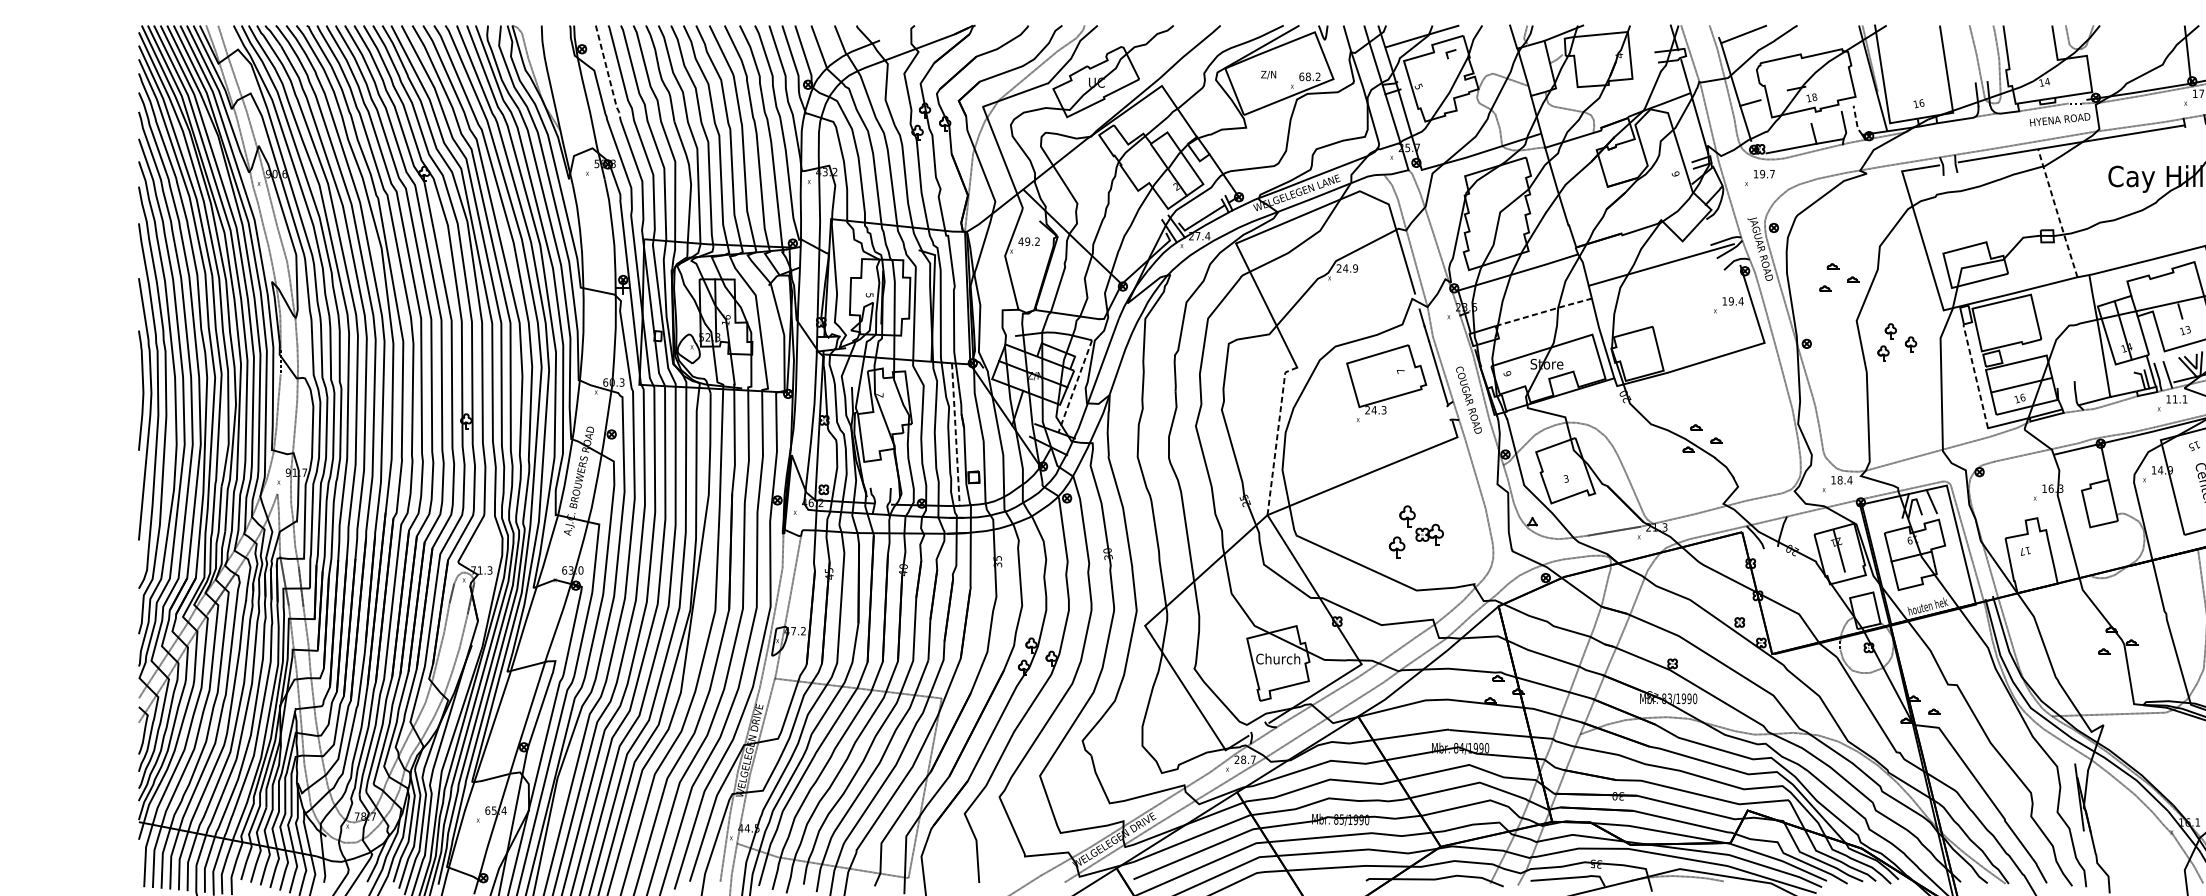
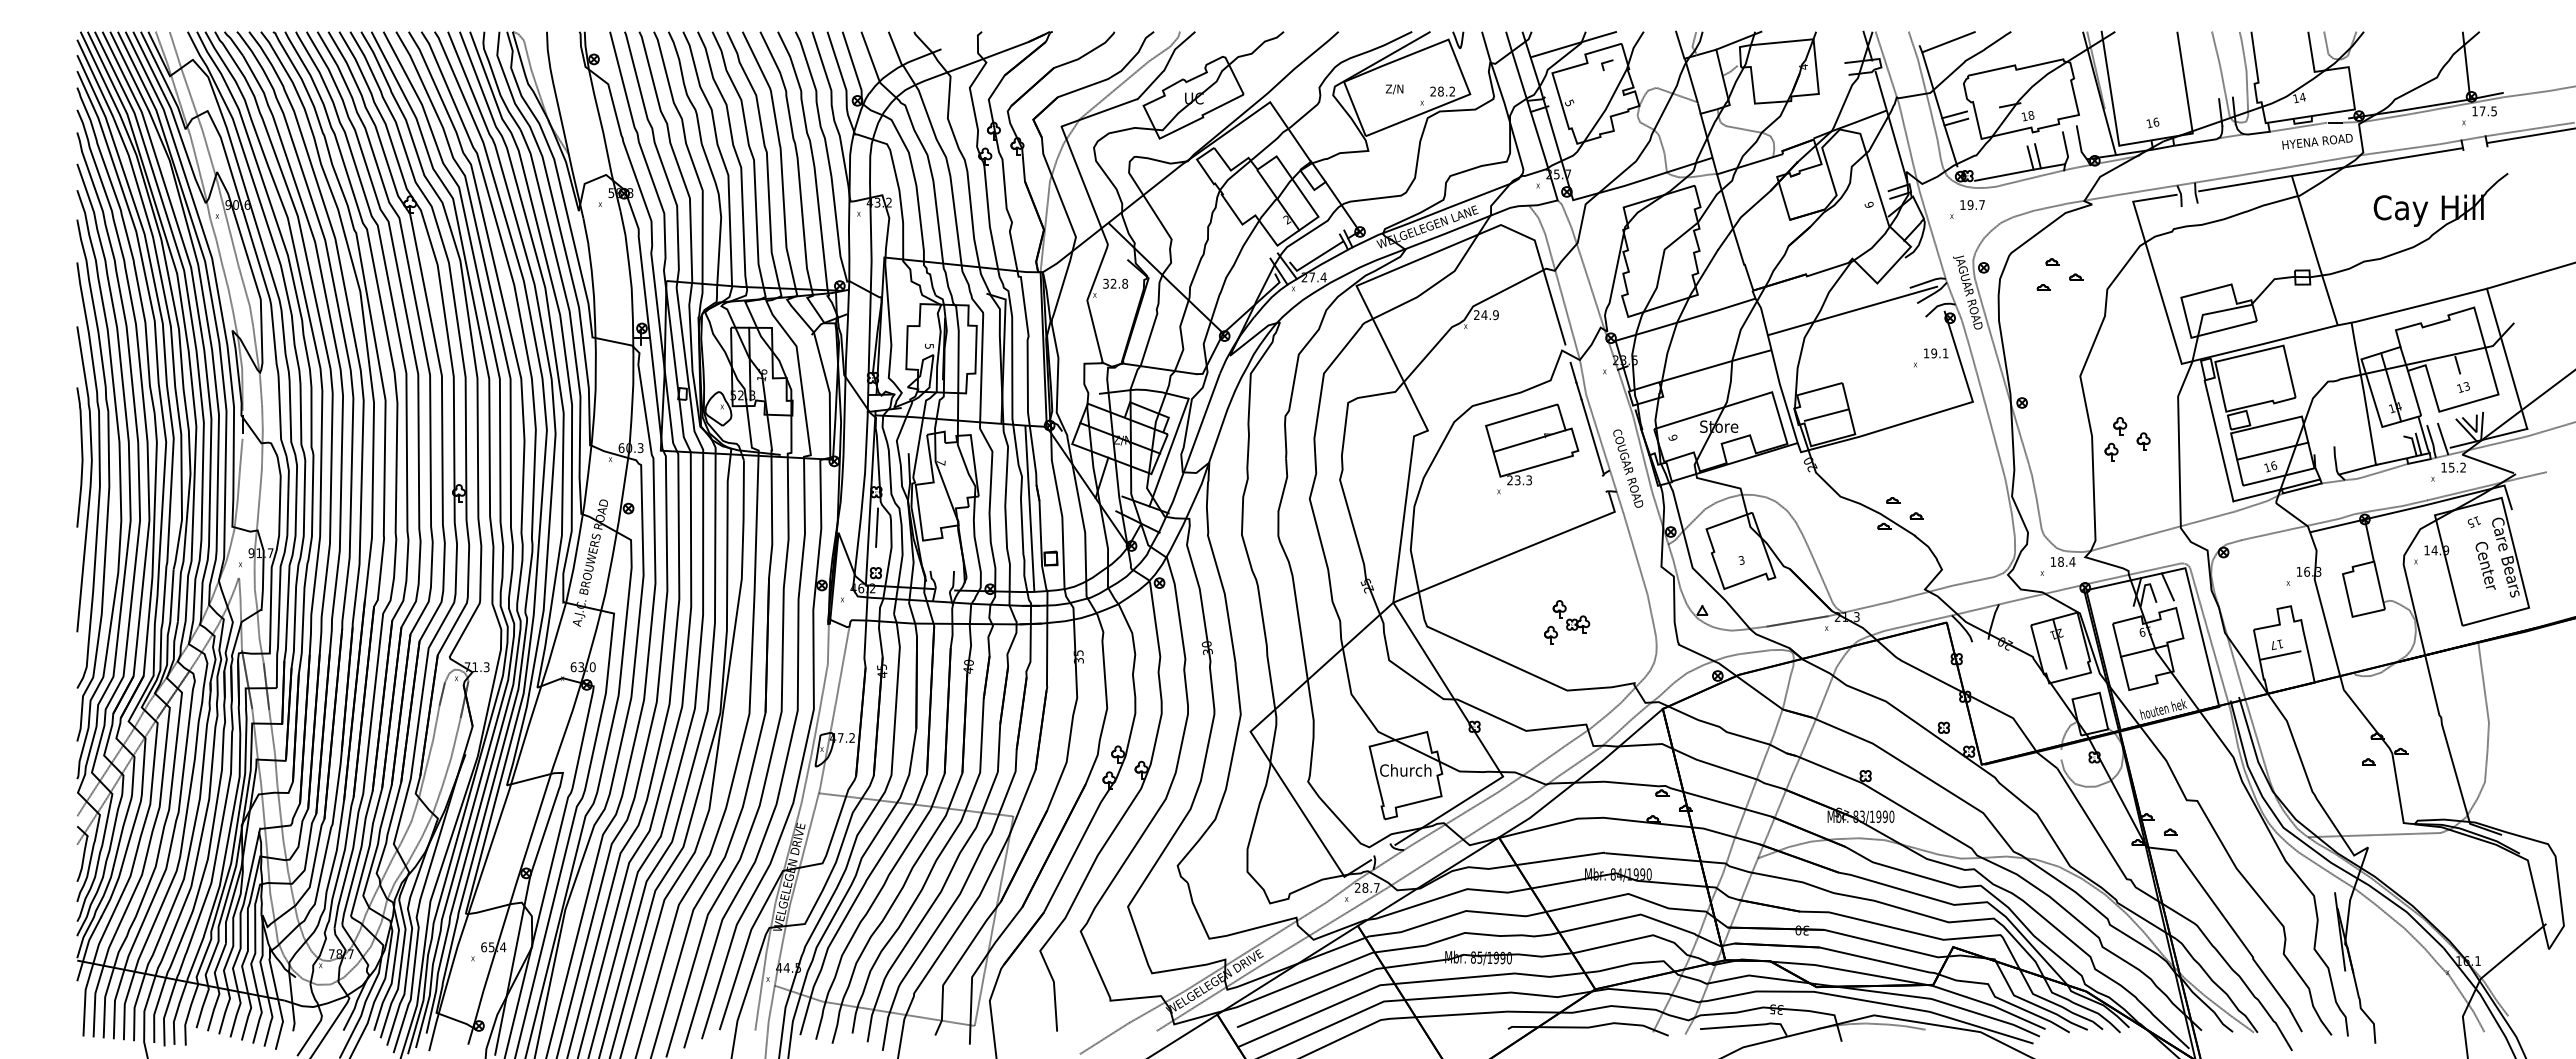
line: (608, 74) -> (624, 88), dashed -> solid
text: (1302, 76) -> (1433, 91), 68.2 -> 28.2
line: (1748, 96) -> (1954, 114), added
line: (1856, 121) -> (2080, 143), dashed -> solid
line: (1819, 132) -> (2037, 156), added
line: (2057, 213) -> (2314, 251), dashed -> solid
text: (1029, 241) -> (1115, 283), 49.2 -> 32.8
part: (1838, 269) -> (2059, 265), moved
text: (1741, 301) -> (1945, 353), 19.4 -> 19.1
line: (1544, 311) -> (1716, 365), dashed -> solid
part: (1897, 342) -> (2127, 439), moved
line: (1639, 353) -> (1826, 414), added
line: (1384, 376) -> (1529, 440), added
line: (1976, 376) -> (2219, 441), dashed -> solid
line: (1074, 387) -> (1168, 453), dashed -> solid
text: (2179, 399) -> (2456, 467), 11.1 -> 15.2
text: (1374, 410) -> (1517, 480), 24.3 -> 23.3
line: (955, 434) -> (1029, 508), dashed -> solid
line: (1277, 436) -> (1404, 510), dashed -> solid
line: (825, 450) -> (877, 527), added
part: (1416, 532) -> (1567, 622), size x0.71
line: (2028, 560) -> (2280, 655), added

